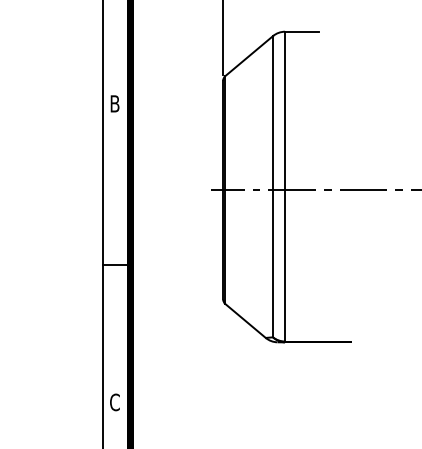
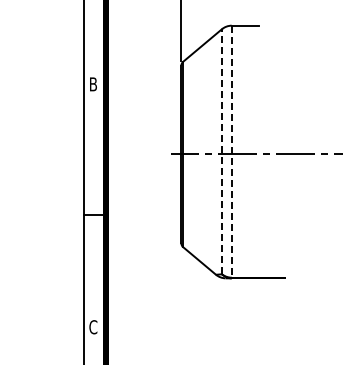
line: (272, 186) -> (221, 151), solid -> dashed
line: (284, 186) -> (231, 151), solid -> dashed

